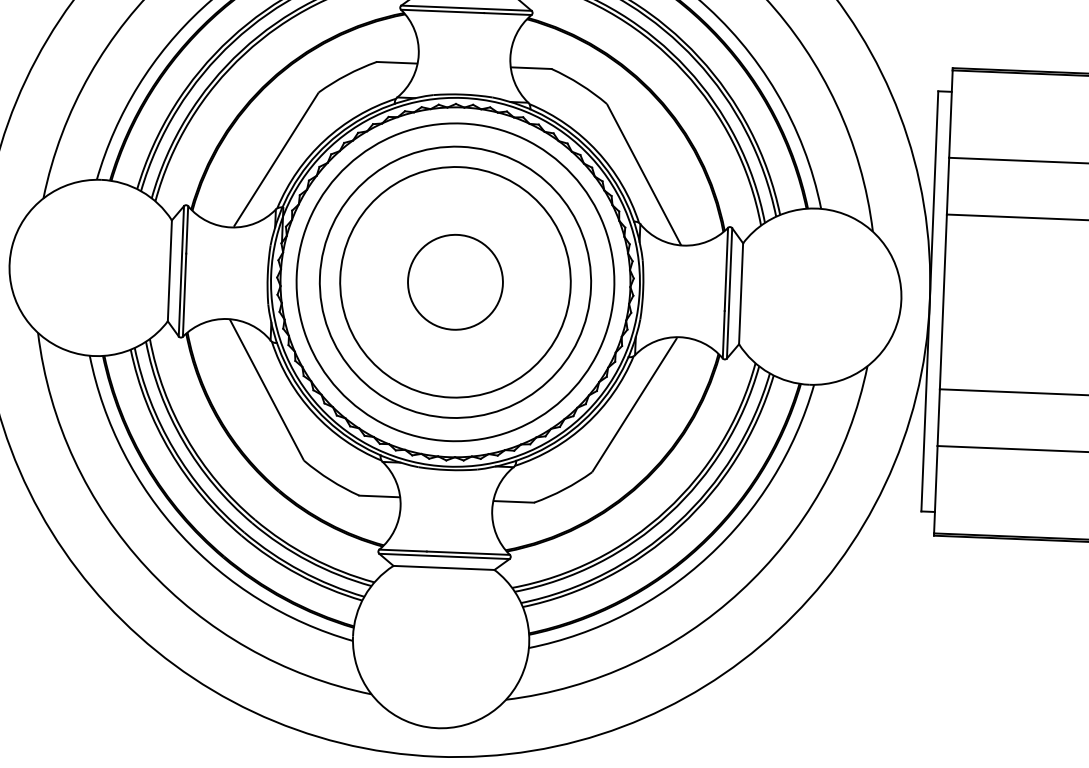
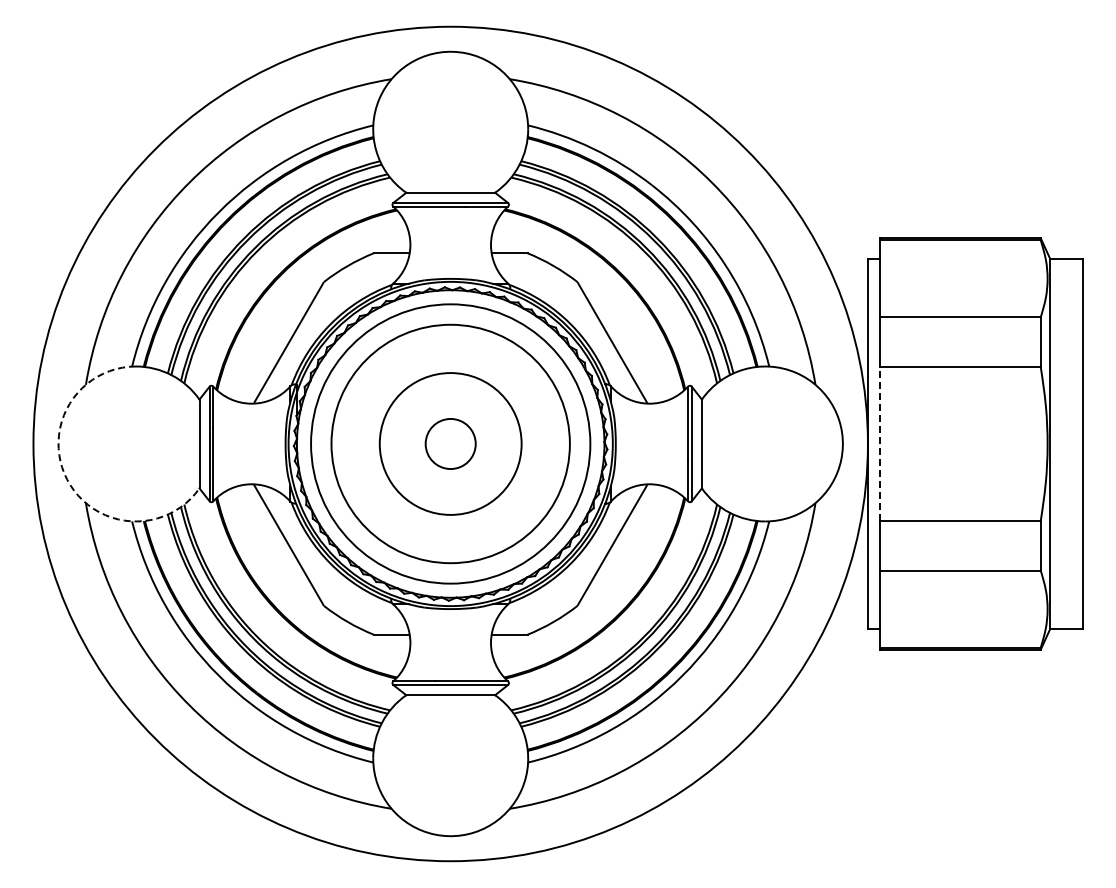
circle: (455, 281) -> (450, 443), size x0.6
circle: (455, 281) -> (450, 443), size x0.7
line: (943, 301) -> (879, 443), solid -> dashed
arc: (18, 305) -> (67, 479), solid -> dashed

